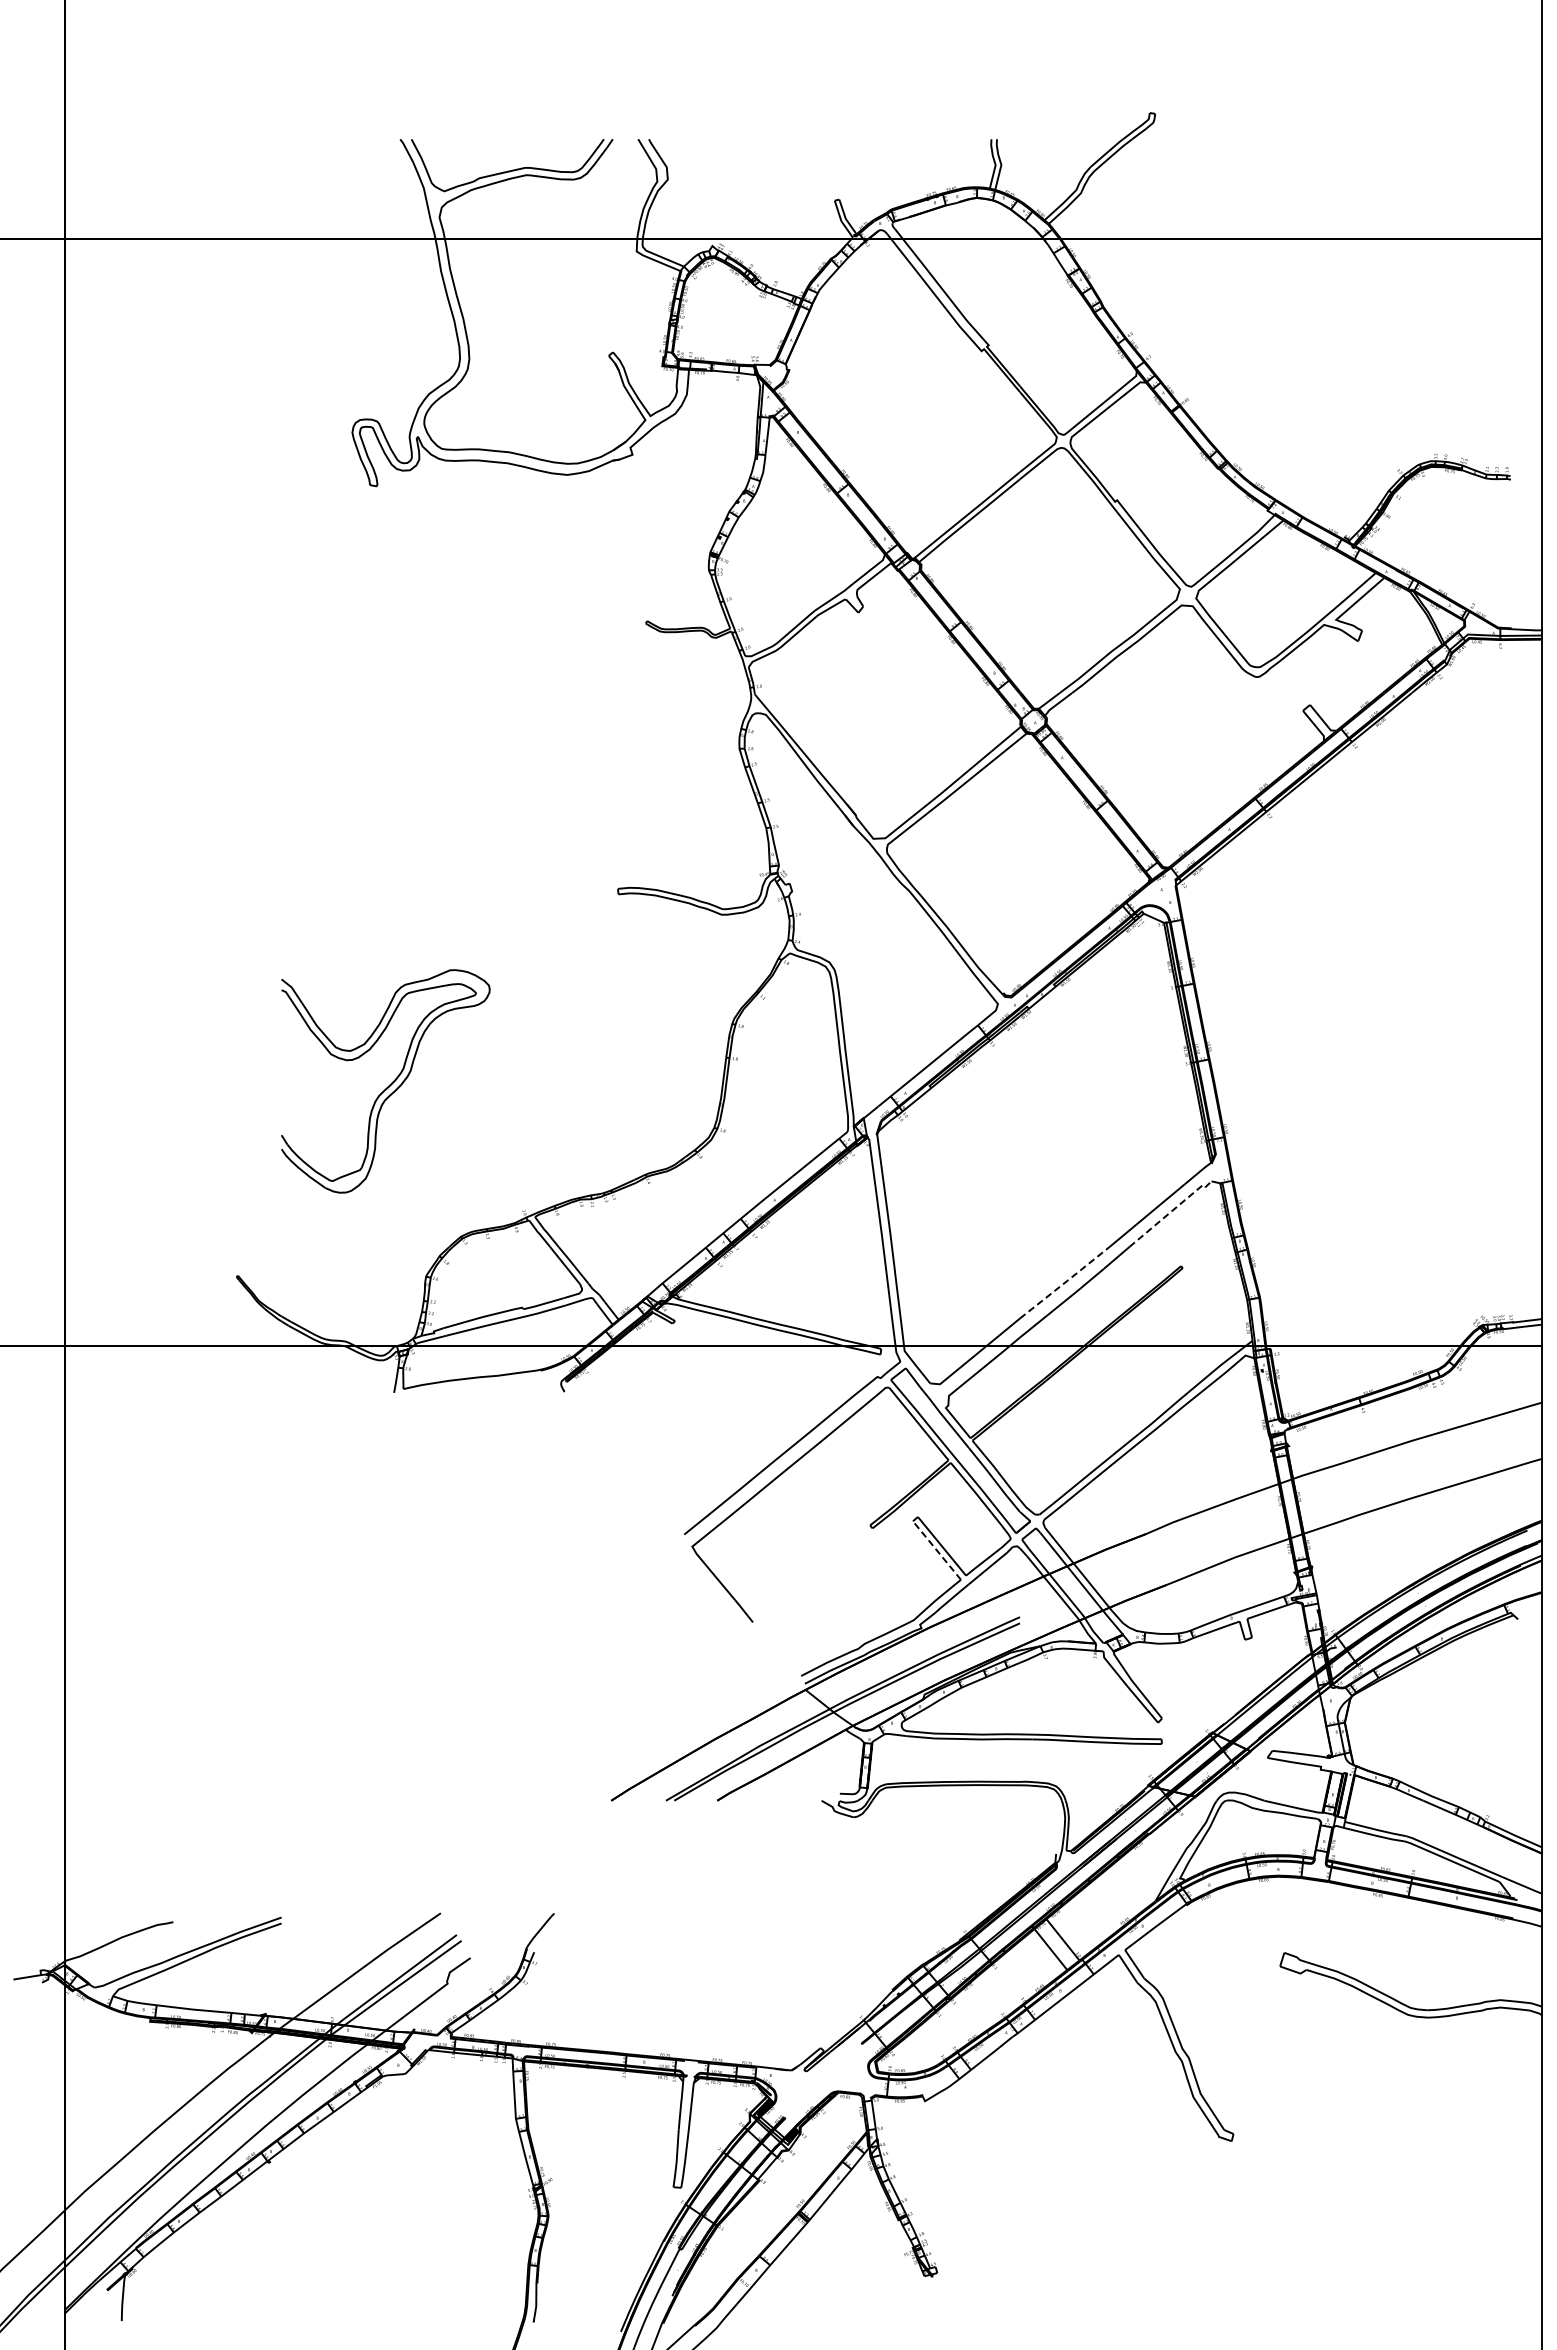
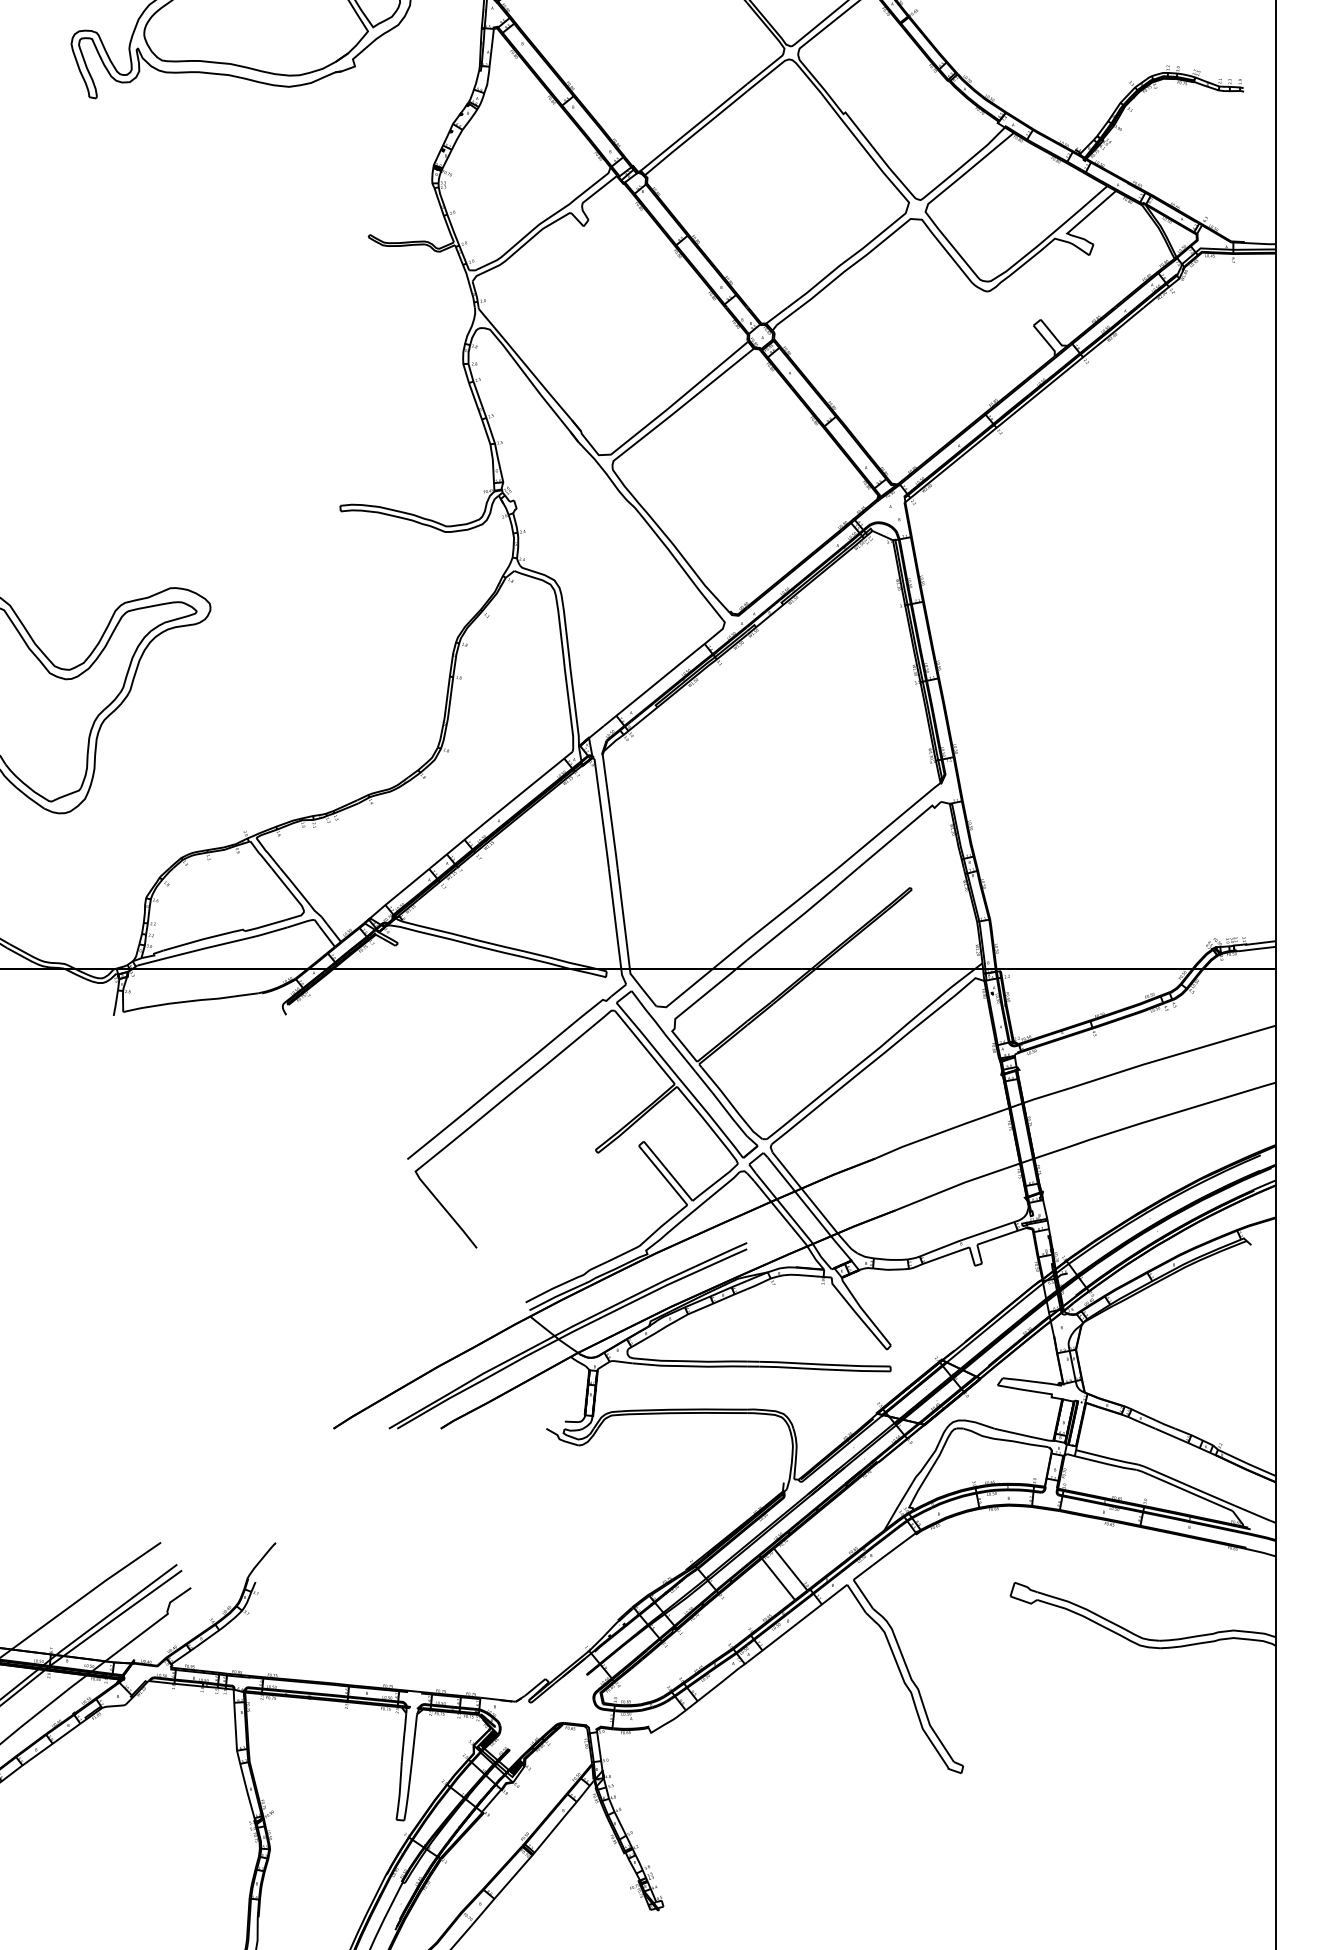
line: (1171, 1211) -> (900, 832), dashed -> solid
line: (1065, 1282) -> (793, 904), dashed -> solid
line: (936, 1550) -> (662, 1175), dashed -> solid

